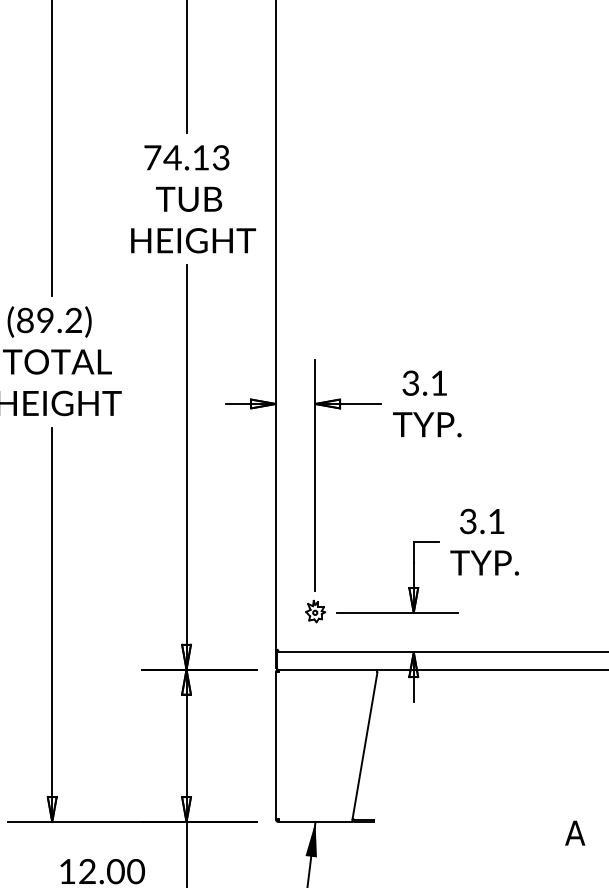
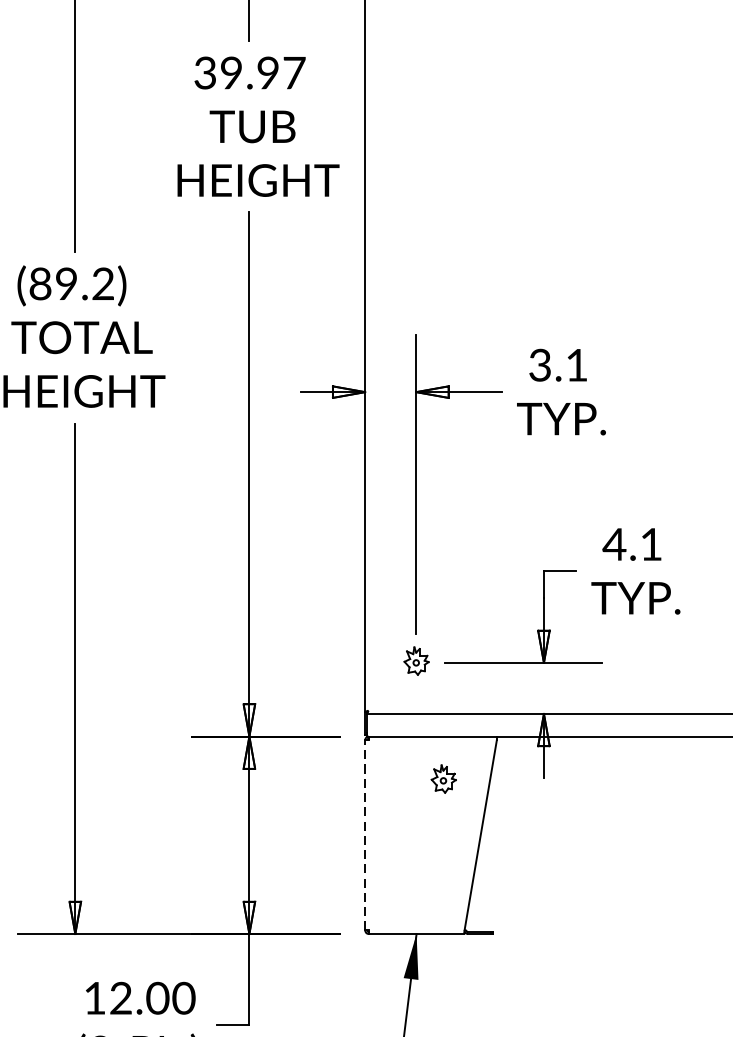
text: (186, 157) -> (249, 72), 74.13 -> 39.97
text: (467, 521) -> (613, 544), 3.1 -> 4.1
part: (336, 702) -> (443, 779), added
line: (275, 745) -> (364, 834), solid -> dashed

